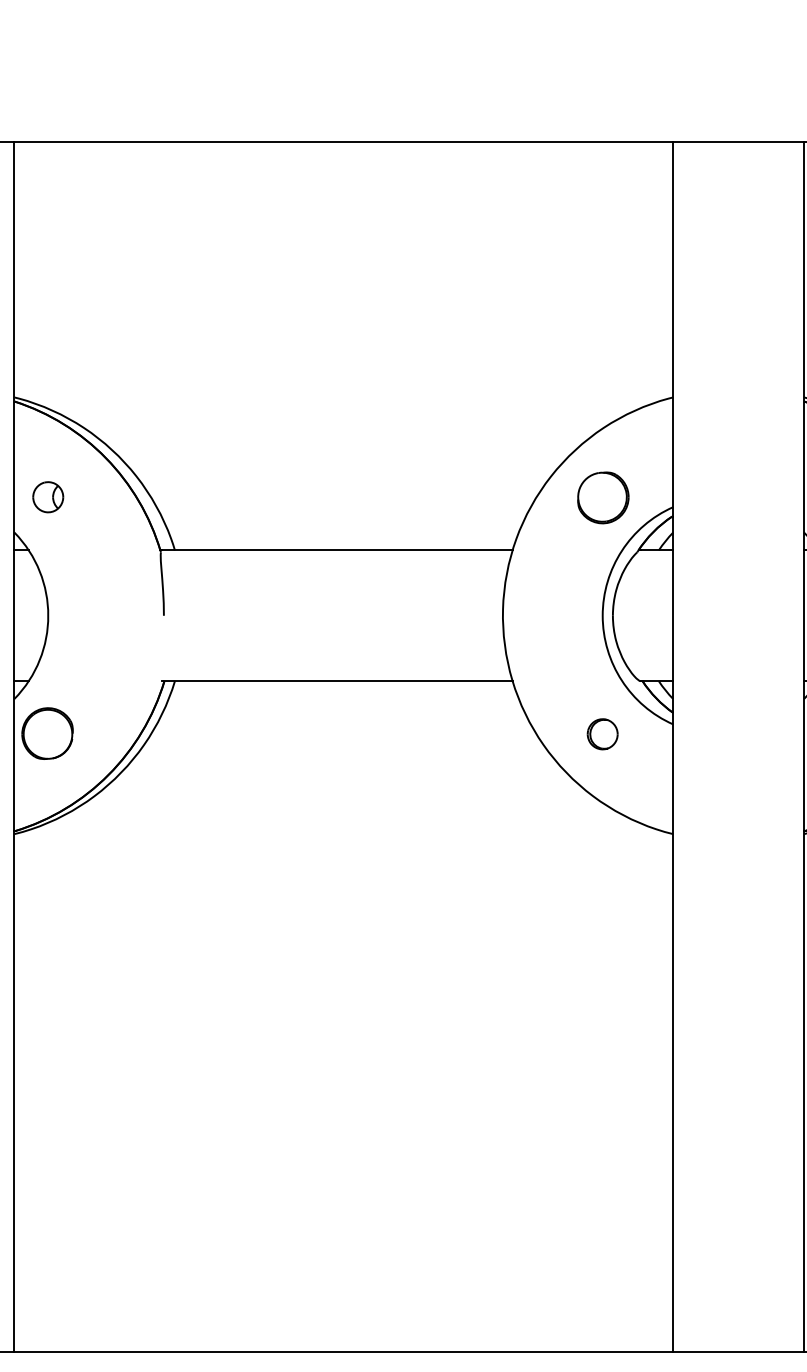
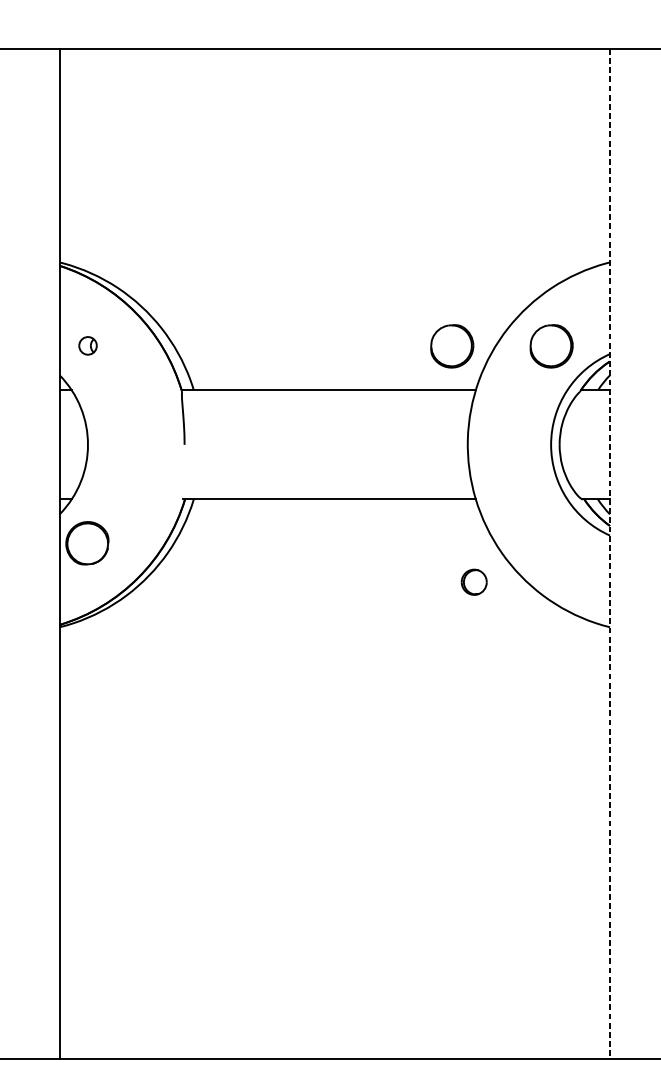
part: (48, 497) -> (88, 346), size x0.7
part: (484, 497) -> (452, 346), added
part: (602, 734) -> (474, 582), moved
line: (673, 746) -> (610, 554), solid -> dashed

